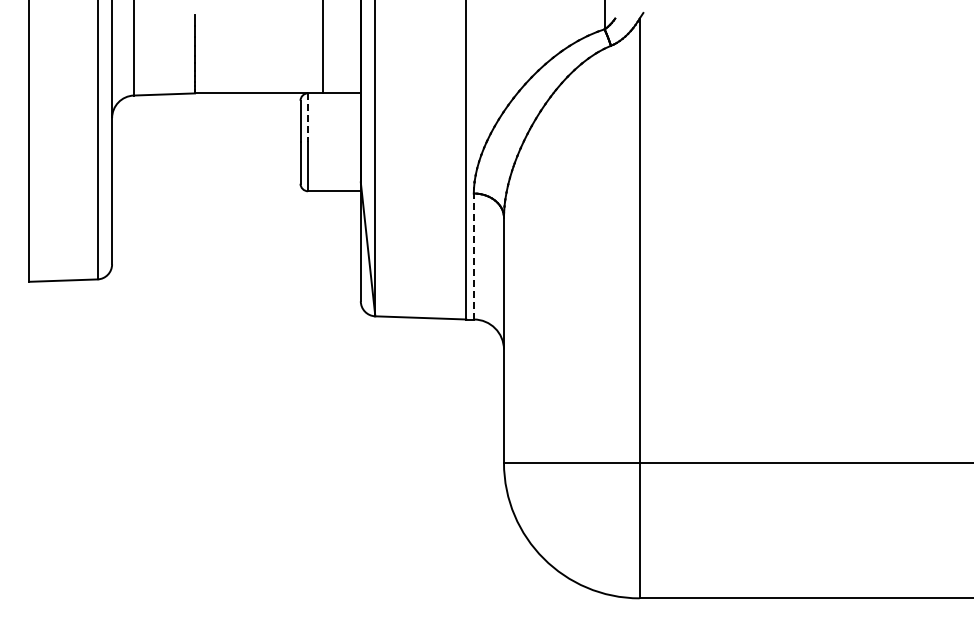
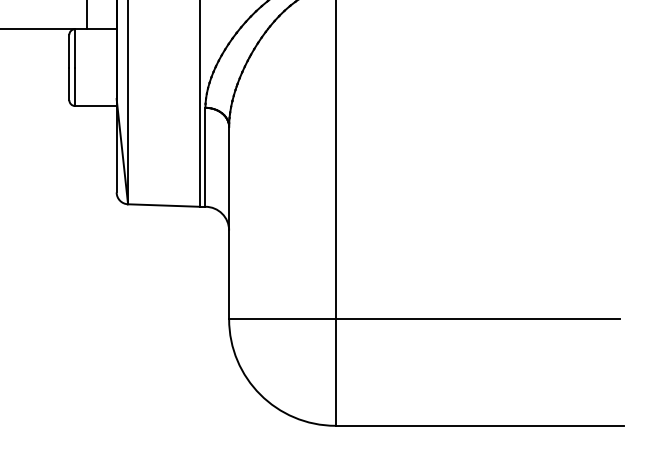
line: (308, 118) -> (75, 48), dashed -> solid
line: (473, 256) -> (205, 157), dashed -> solid

